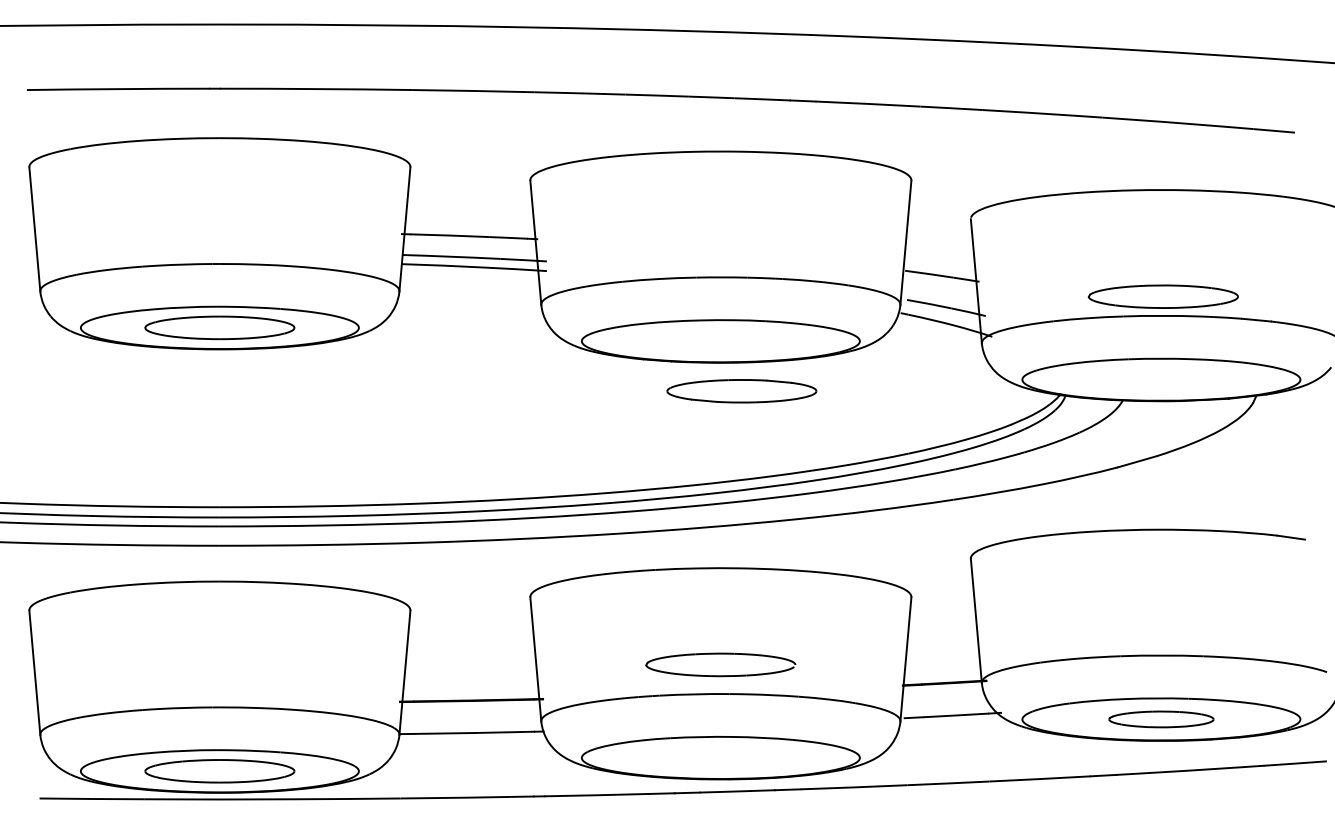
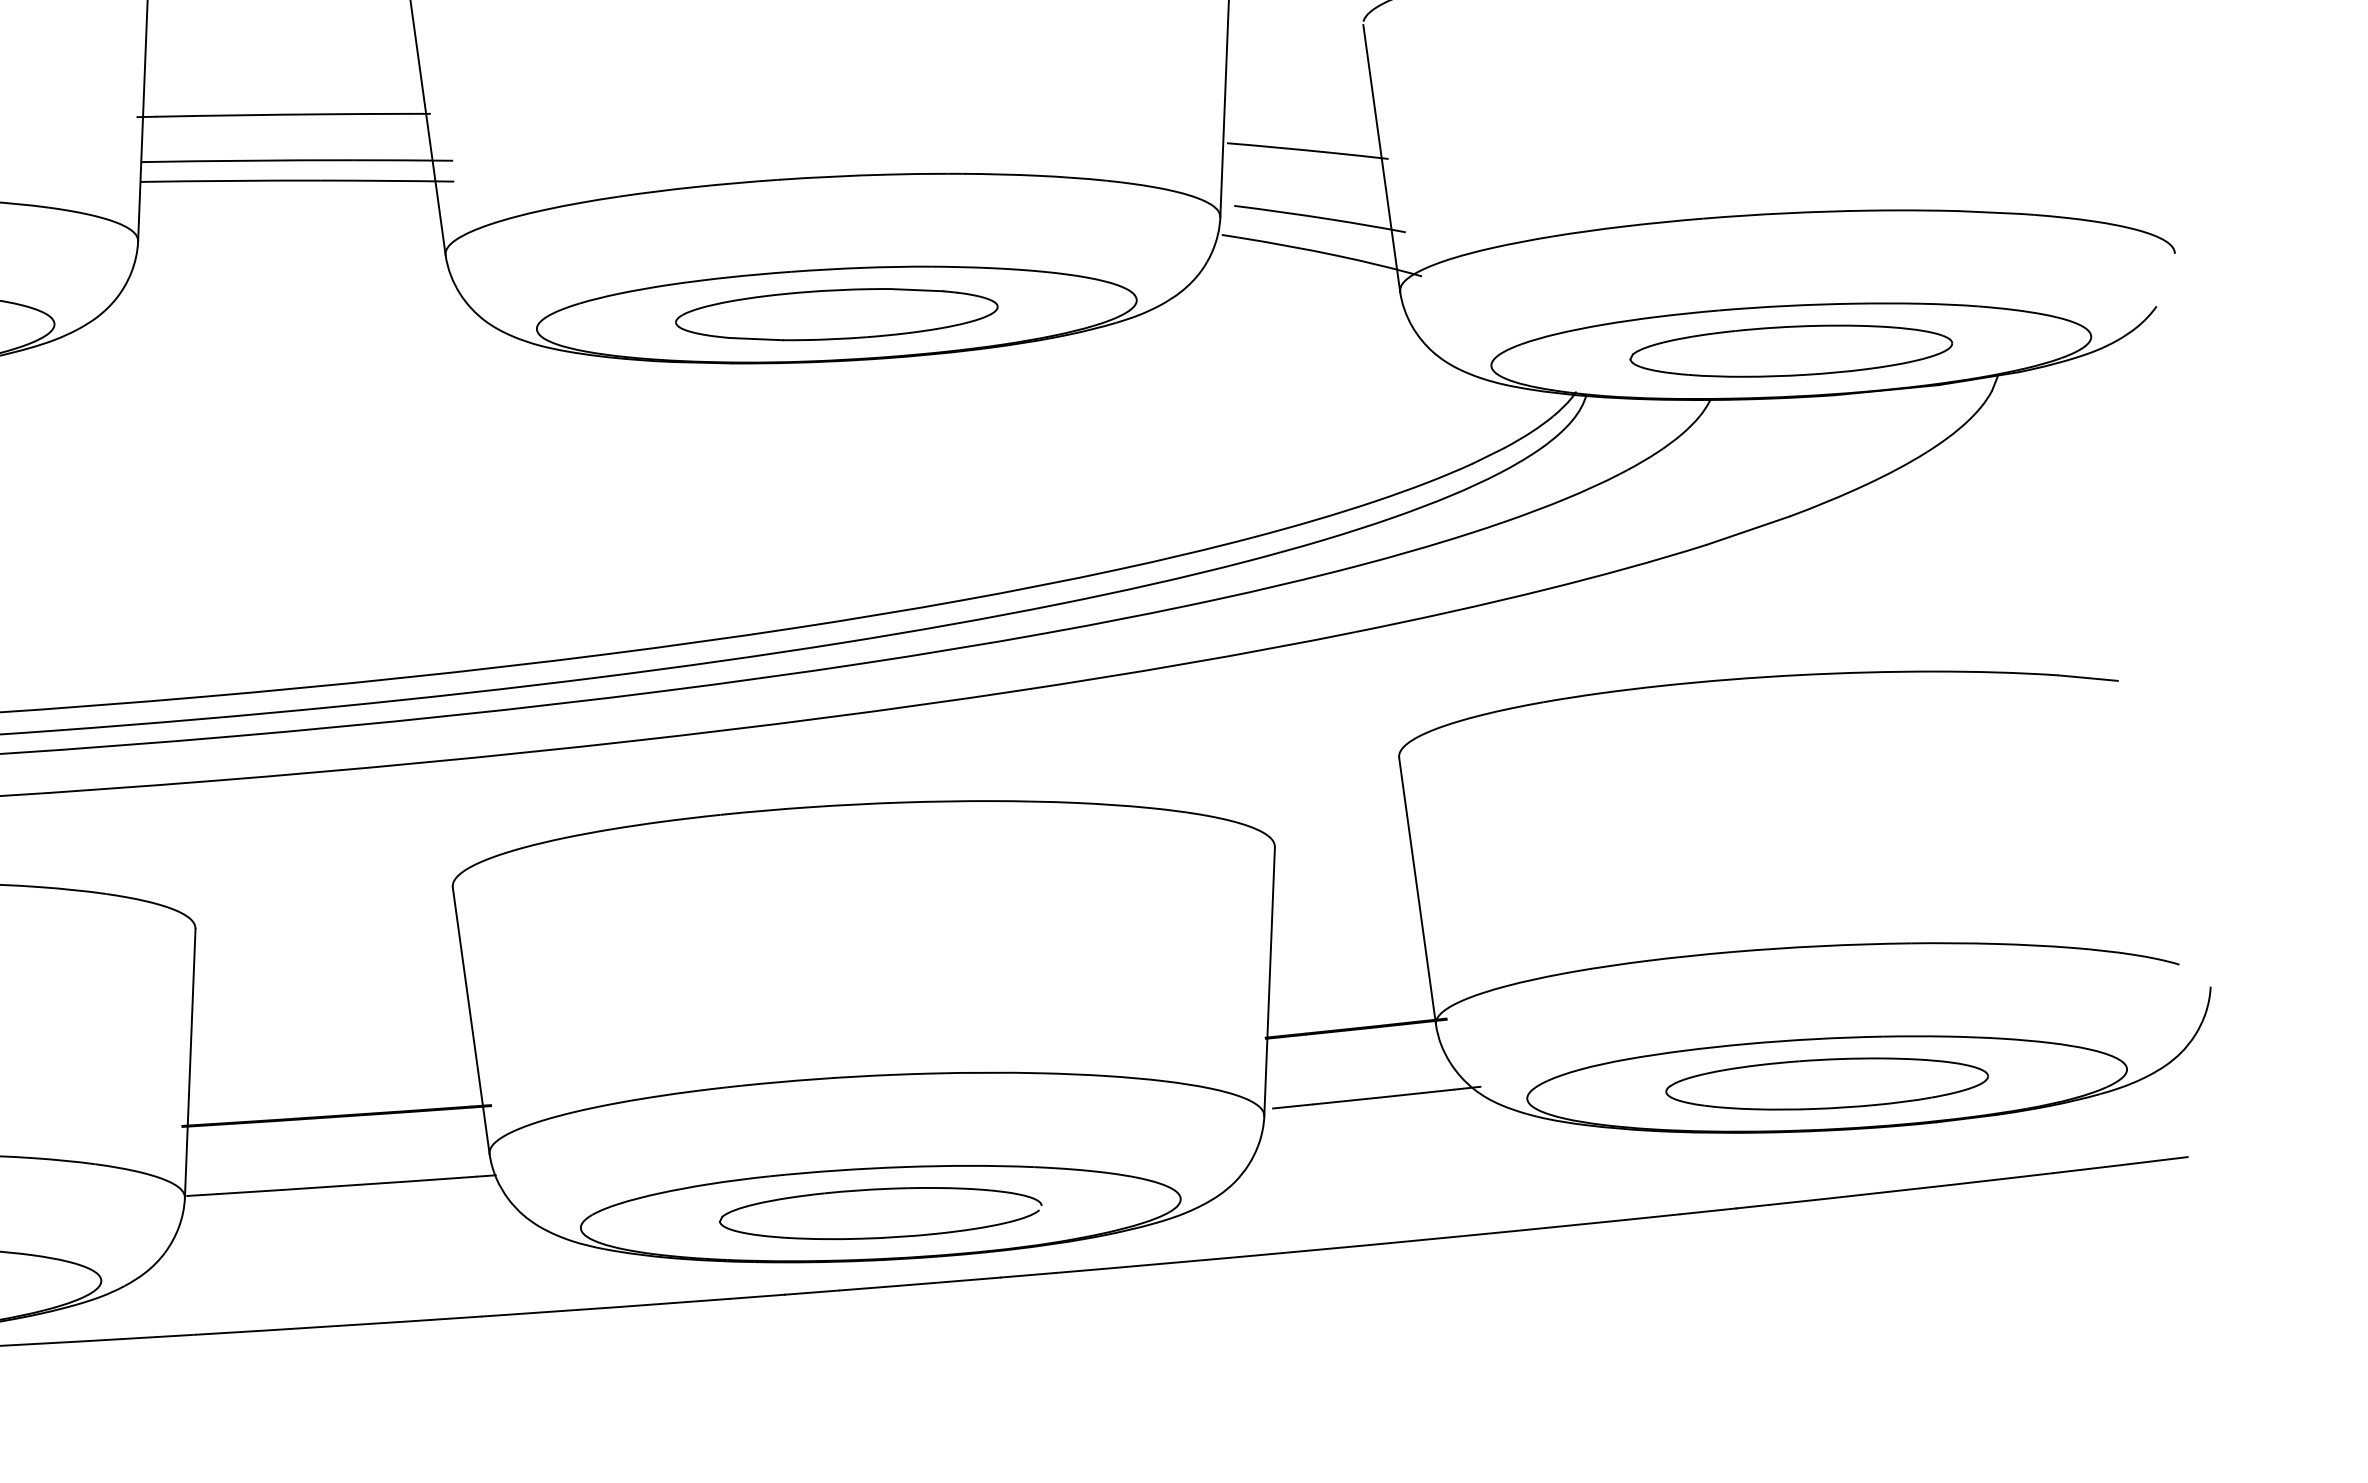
part: (1162, 296) -> (1789, 350), moved
part: (741, 391) -> (836, 315), moved
part: (720, 654) -> (878, 1191), moved
part: (1161, 719) -> (1827, 1084), size x1.43

